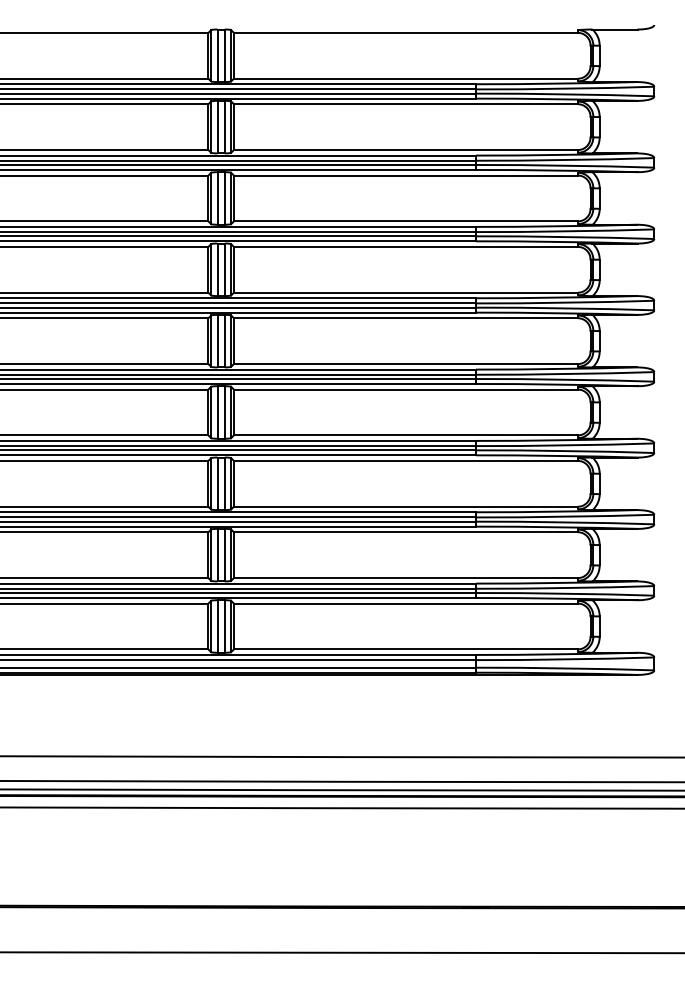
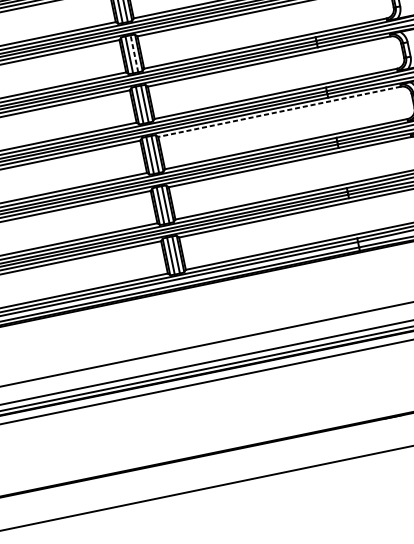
line: (224, 340) -> (134, 53), solid -> dashed
line: (405, 460) -> (279, 111), solid -> dashed

